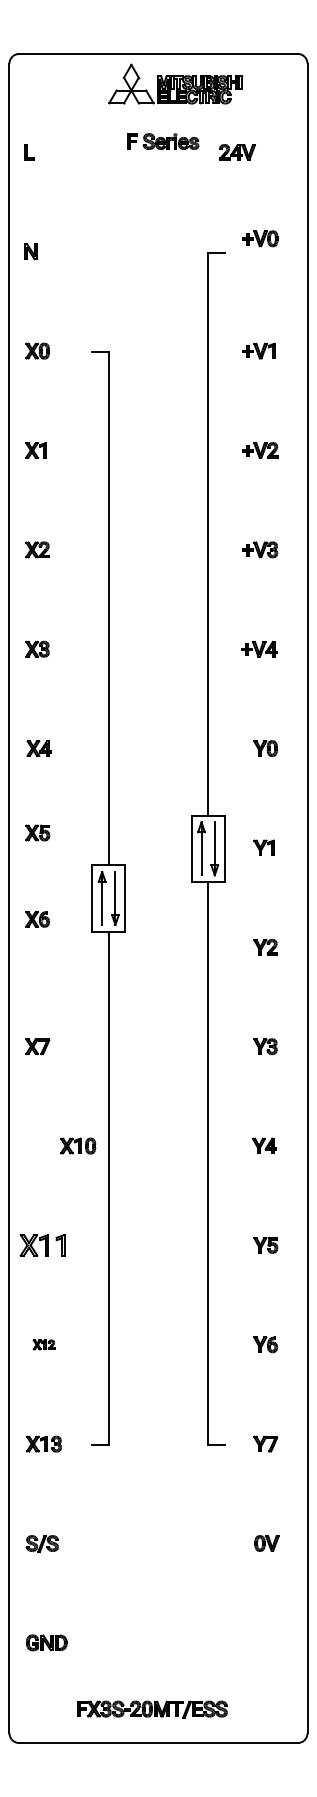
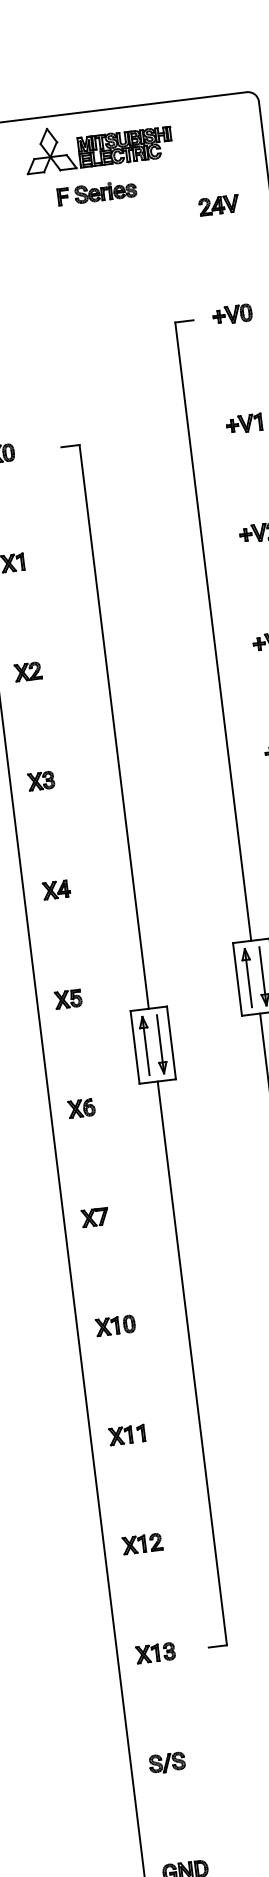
part: (175, 83) -> (97, 143), moved
part: (163, 141) -> (97, 192), moved
part: (237, 152) -> (219, 205), moved
part: (260, 238) -> (232, 314), moved
part: (37, 832) -> (68, 998), moved
part: (37, 919) -> (81, 1108), moved
part: (77, 1145) -> (114, 1325), moved
part: (41, 1245) -> (126, 1435), size x0.71
part: (43, 1344) -> (141, 1543), size x1.67

